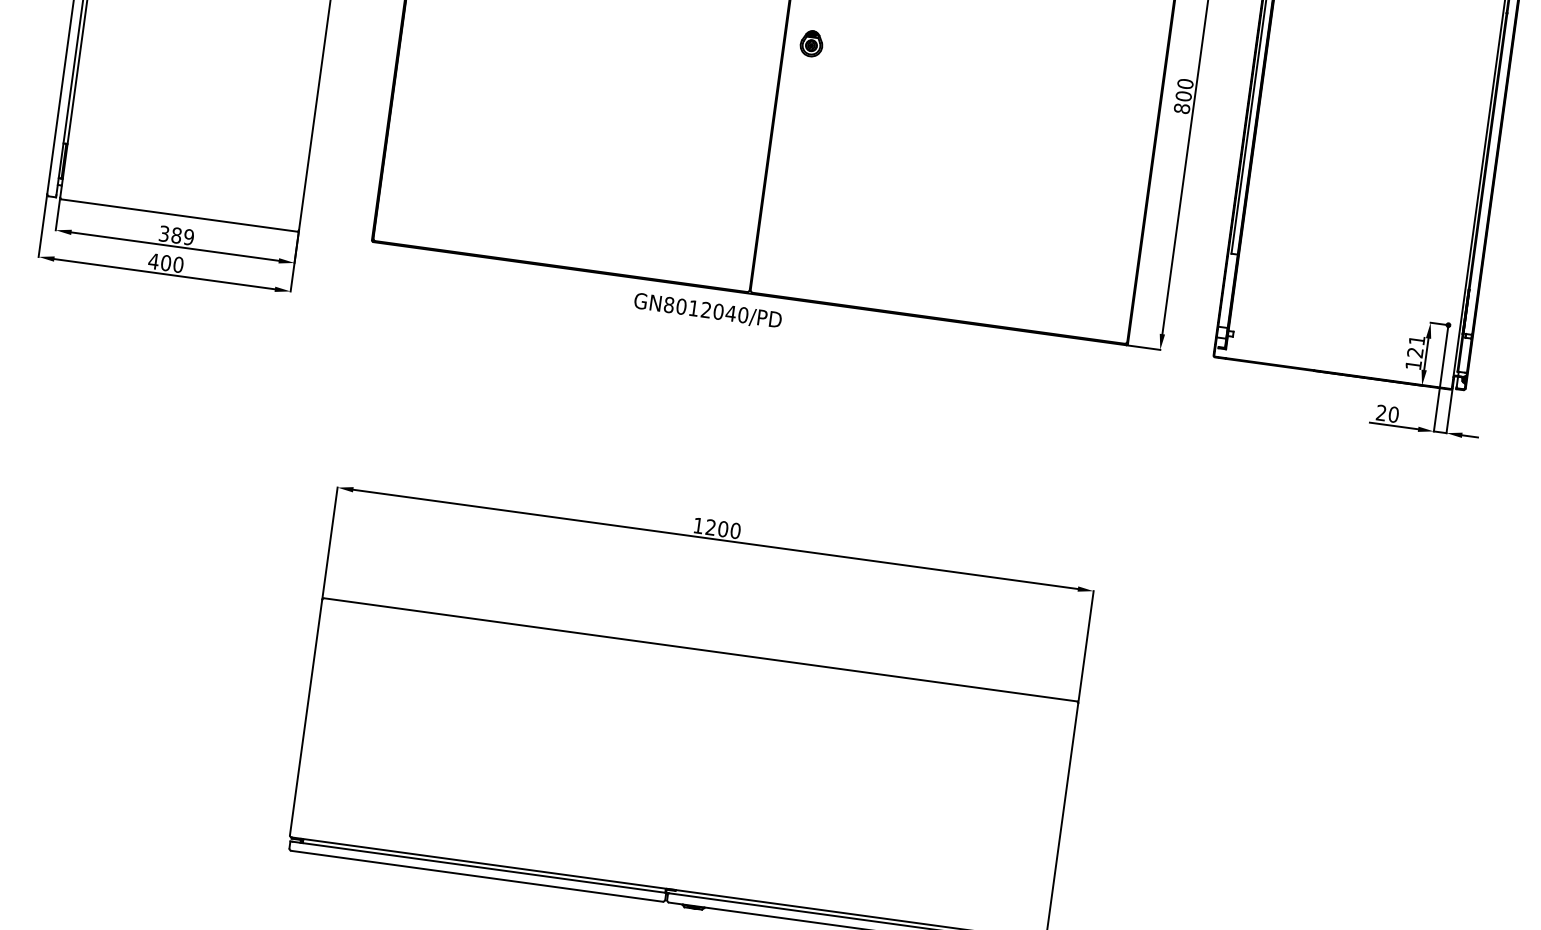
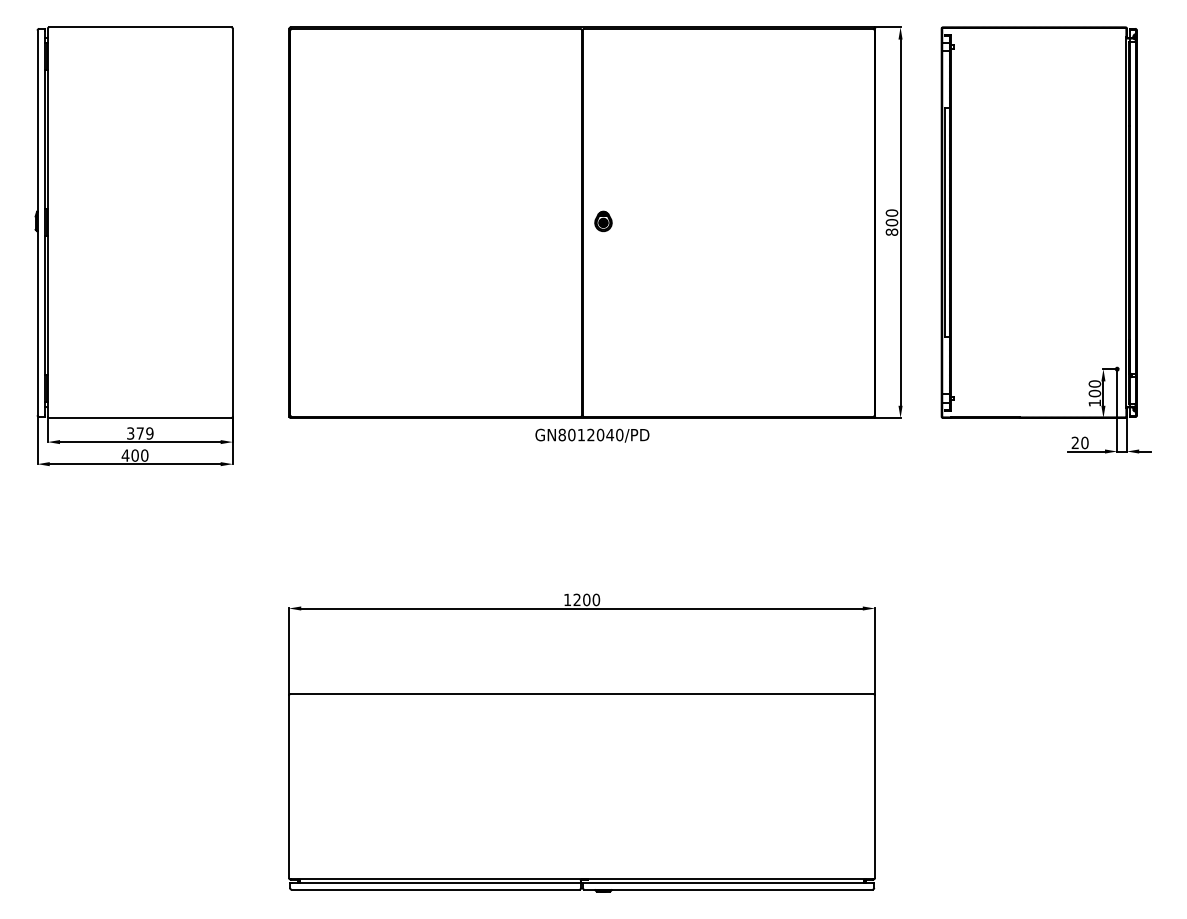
text: (175, 235) -> (139, 433), 389 -> 379
text: (708, 310) -> (592, 435), moved
text: (1415, 346) -> (1094, 388), 121 -> 100

